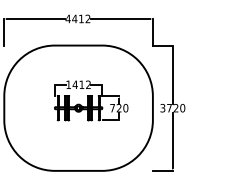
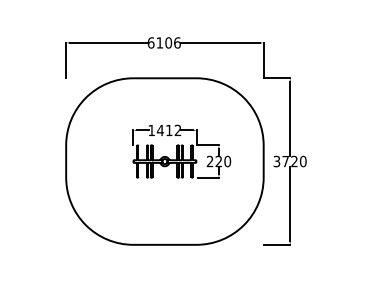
text: (77, 18) -> (163, 42), 4412 -> 6106
text: (112, 108) -> (209, 161), 720 -> 220

